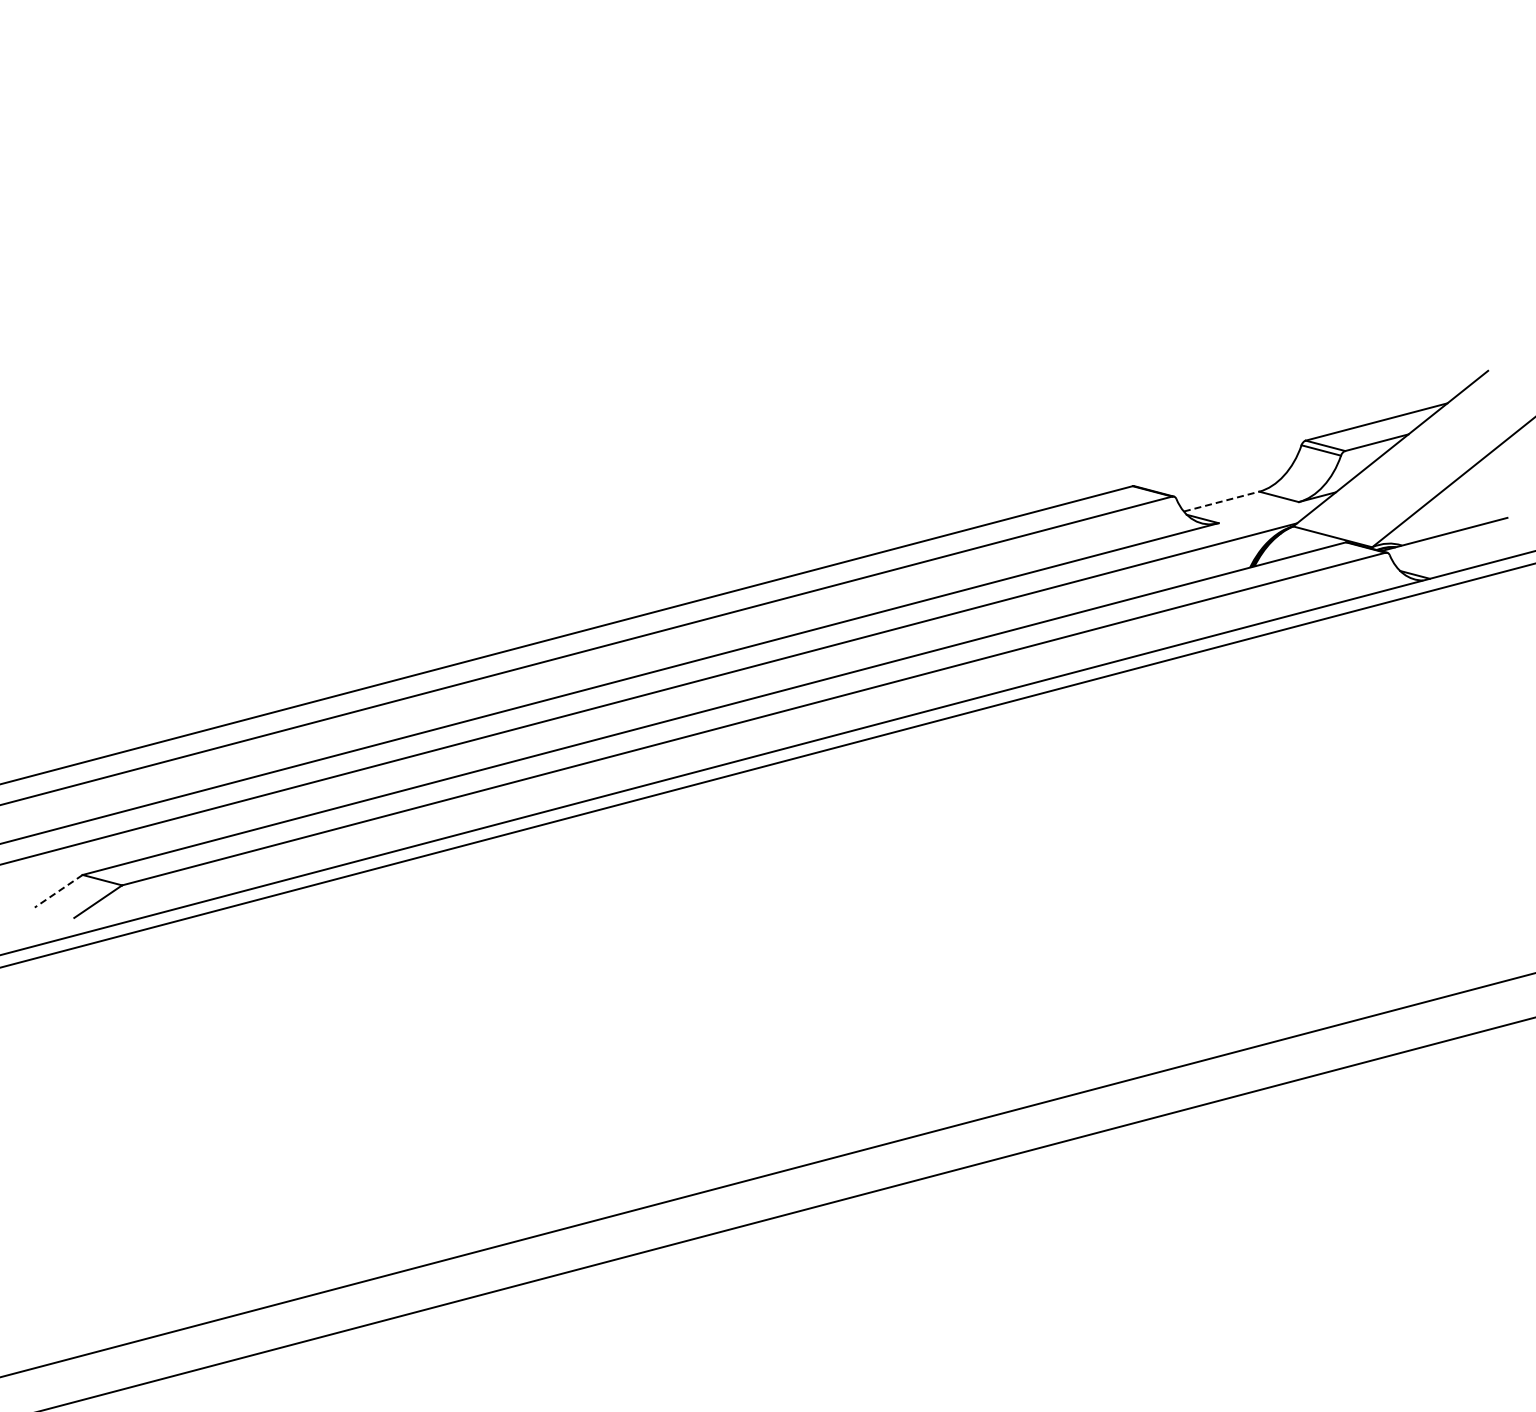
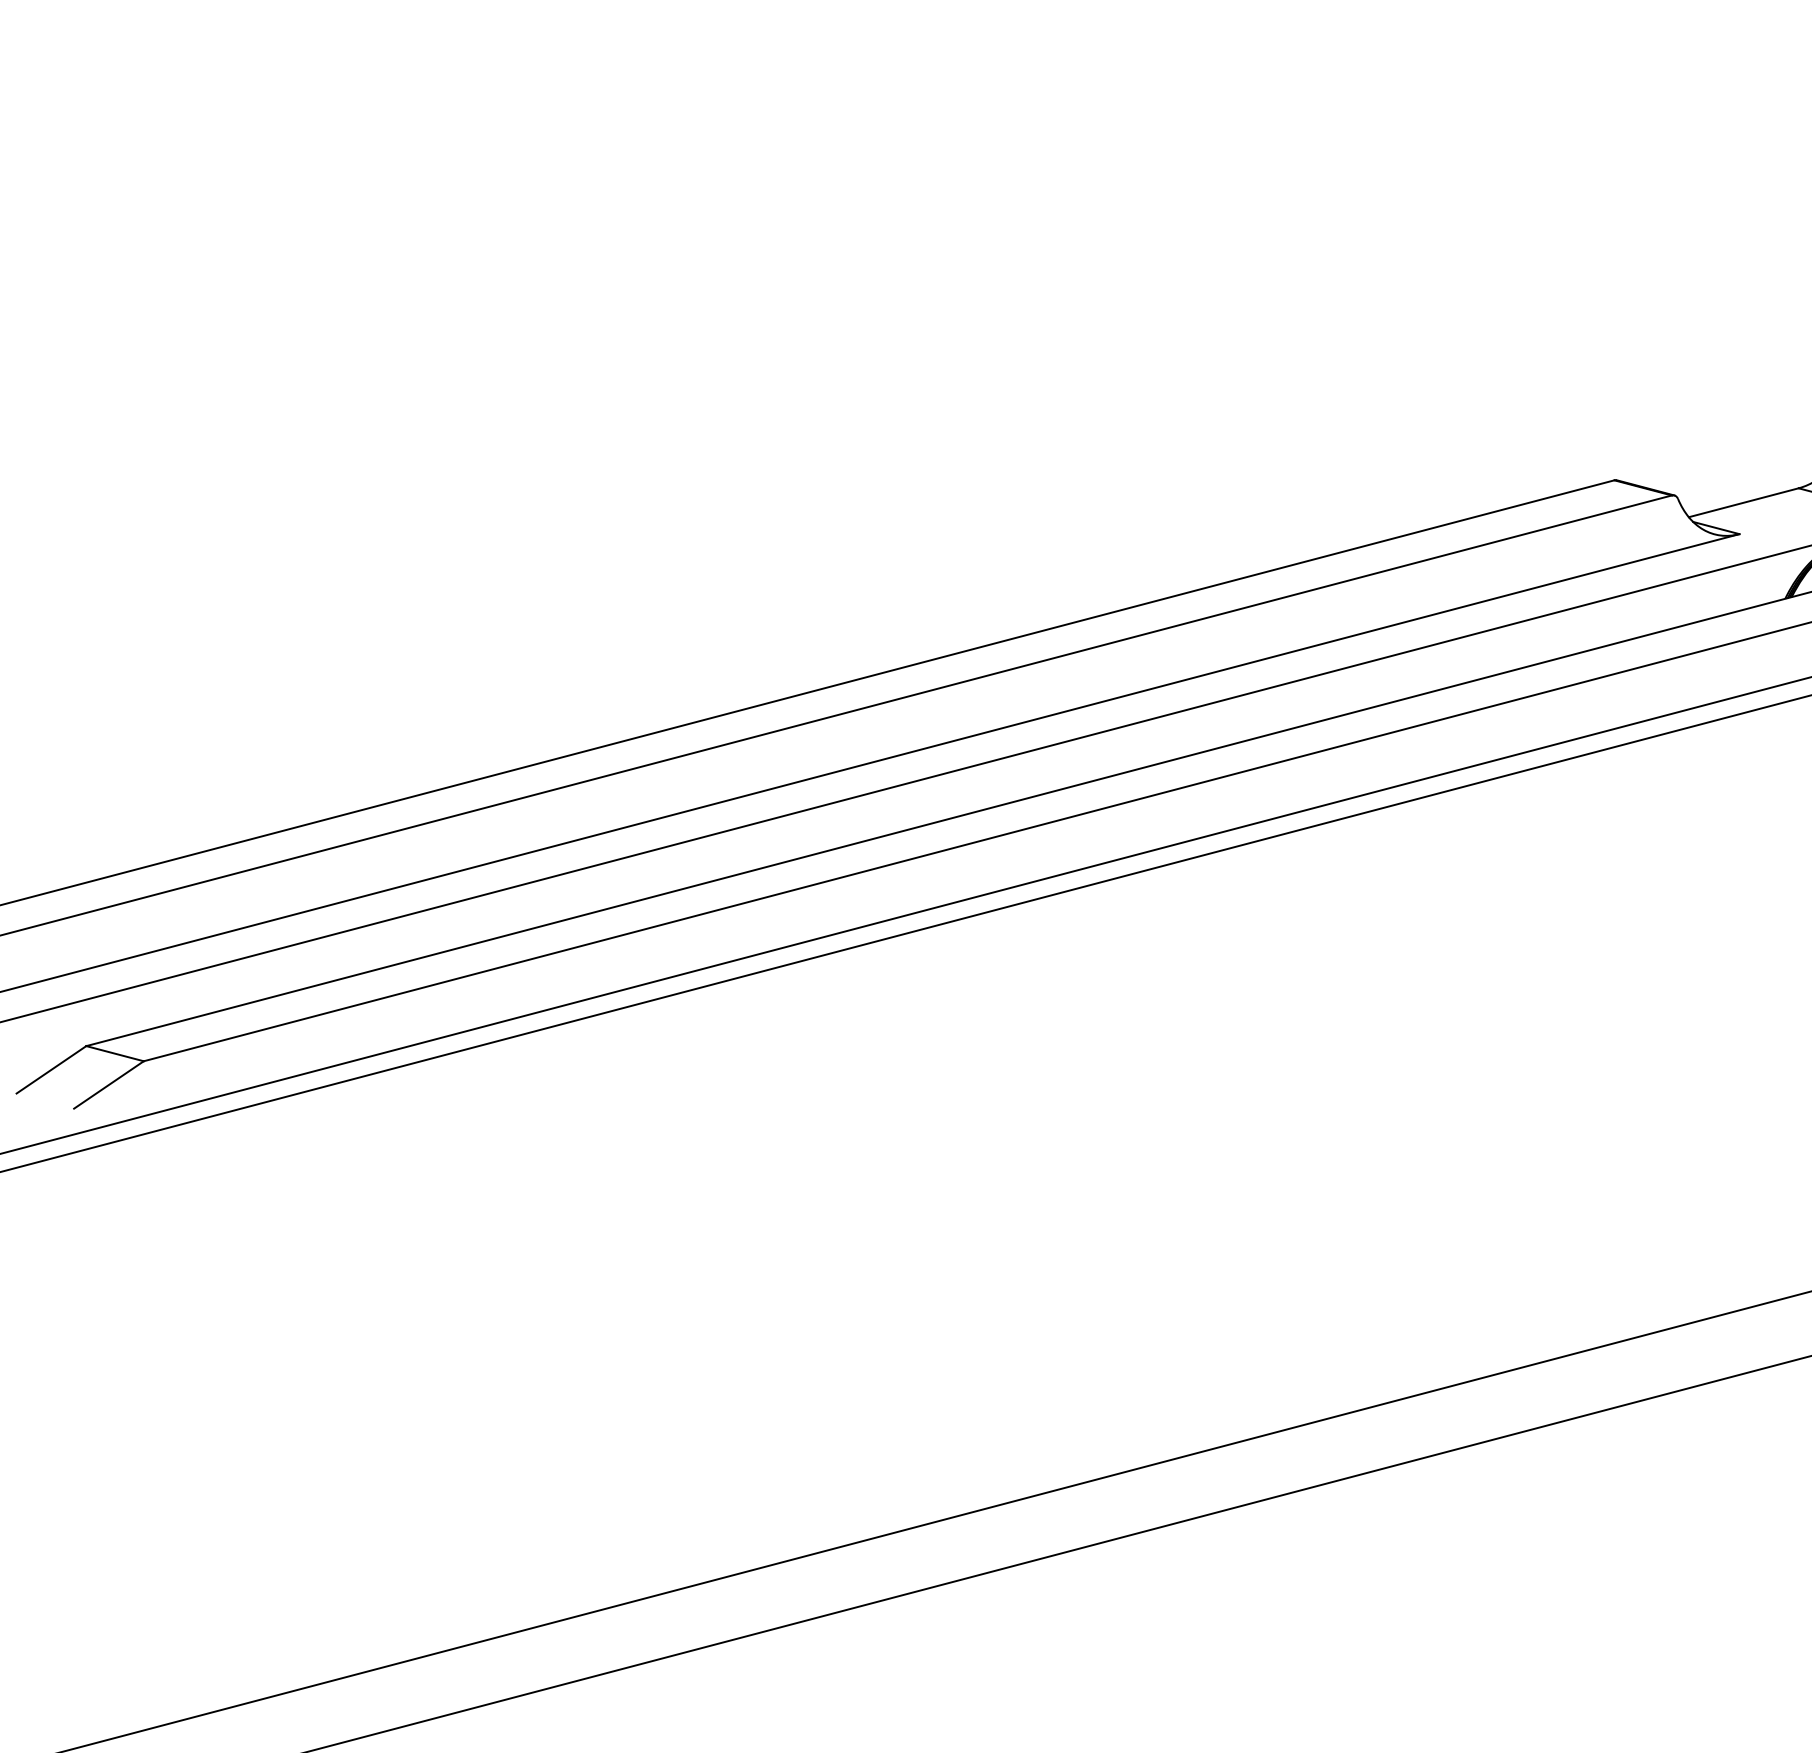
line: (1222, 501) -> (1745, 502), dashed -> solid
line: (58, 891) -> (51, 1070), dashed -> solid

